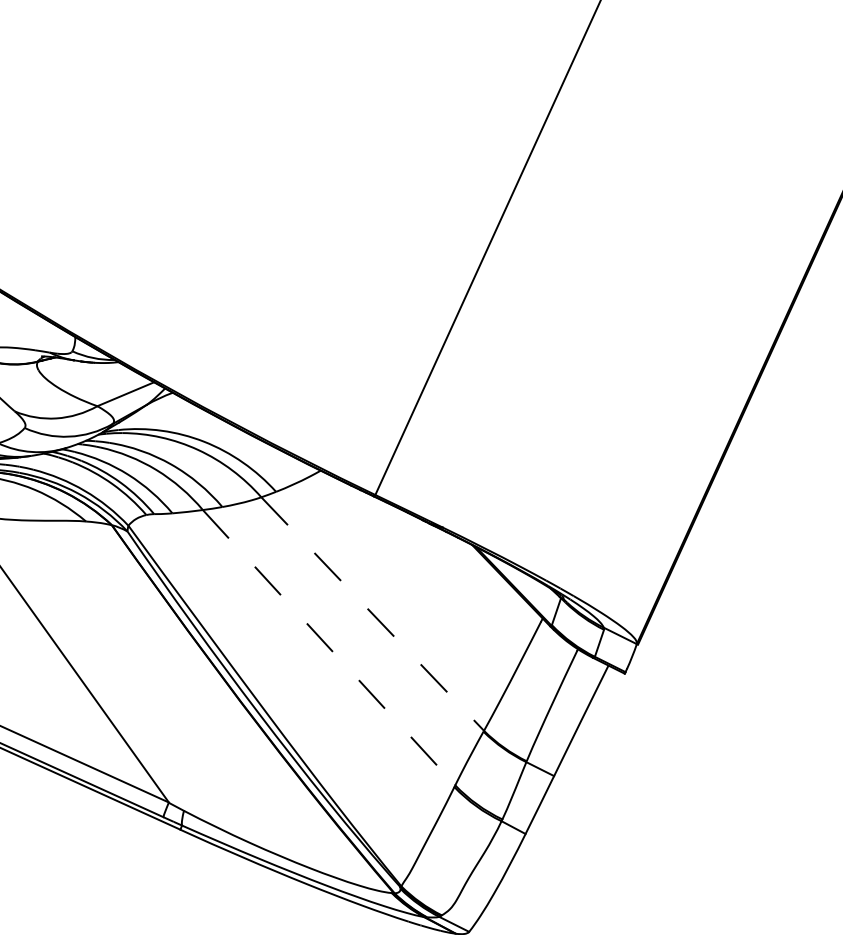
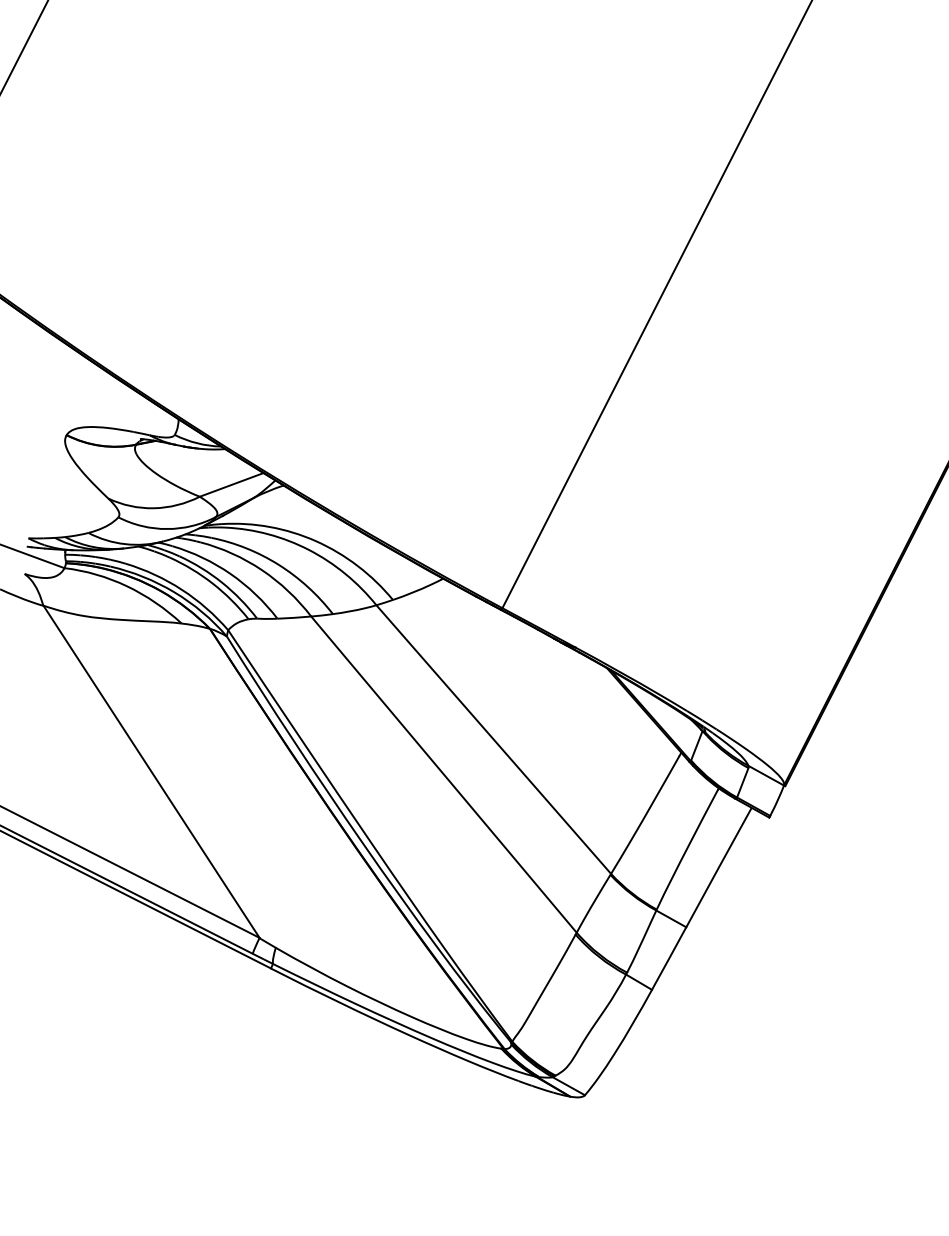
line: (373, 613) -> (494, 739), dashed -> solid
line: (329, 647) -> (444, 774), dashed -> solid

